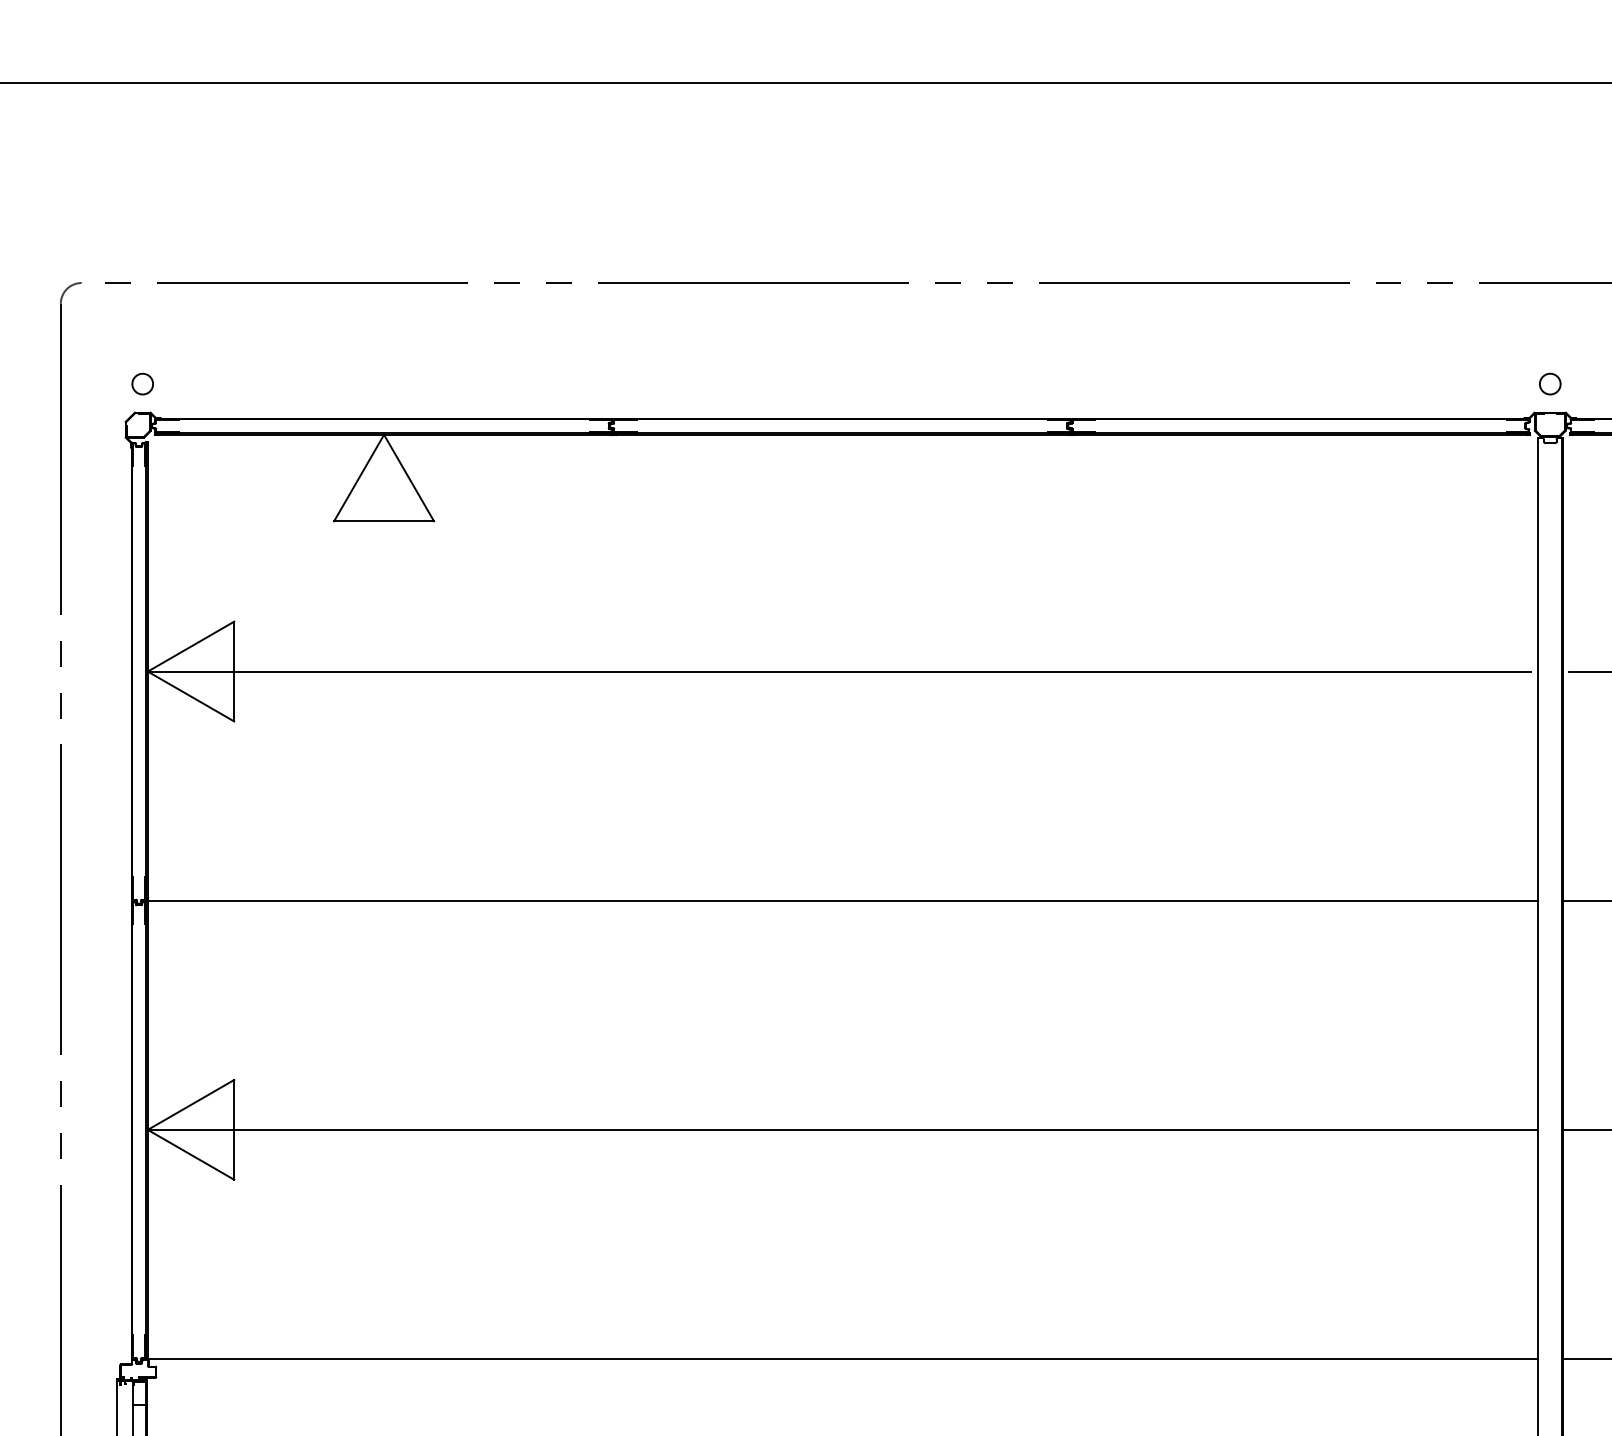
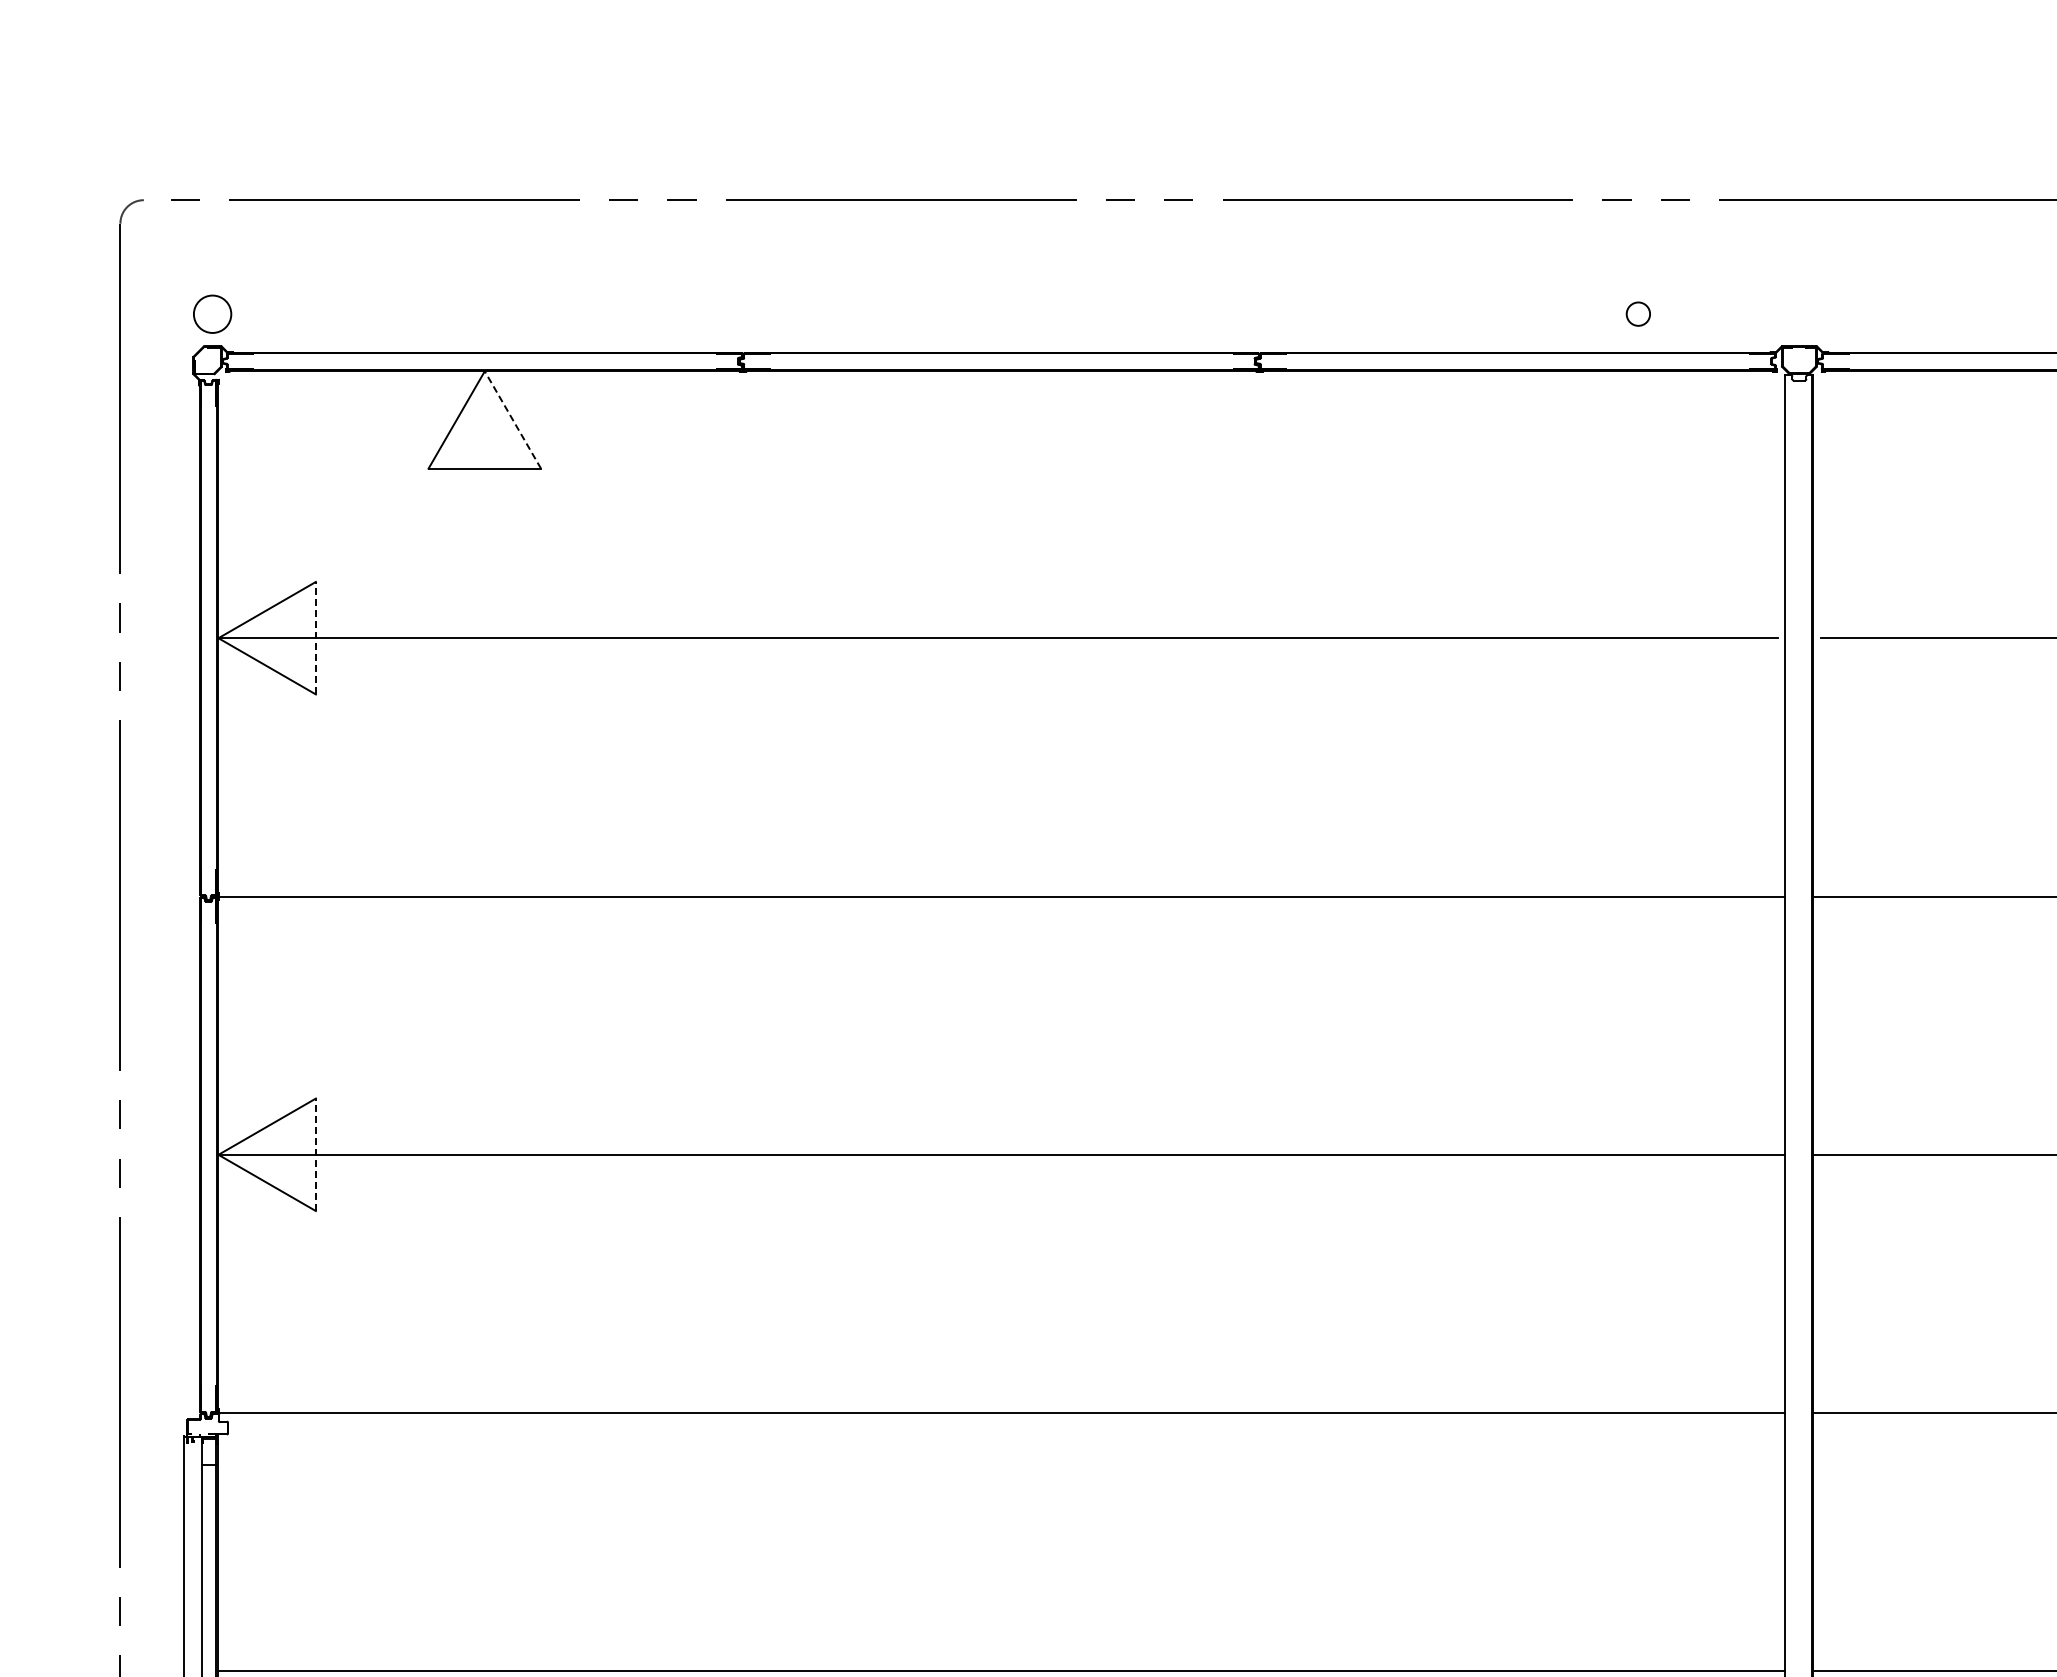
circle: (142, 383) -> (212, 313), size x1.6
circle: (1549, 383) -> (1637, 313), moved
line: (408, 477) -> (512, 419), solid -> dashed
line: (233, 670) -> (315, 637), solid -> dashed
line: (233, 1129) -> (315, 1154), solid -> dashed

